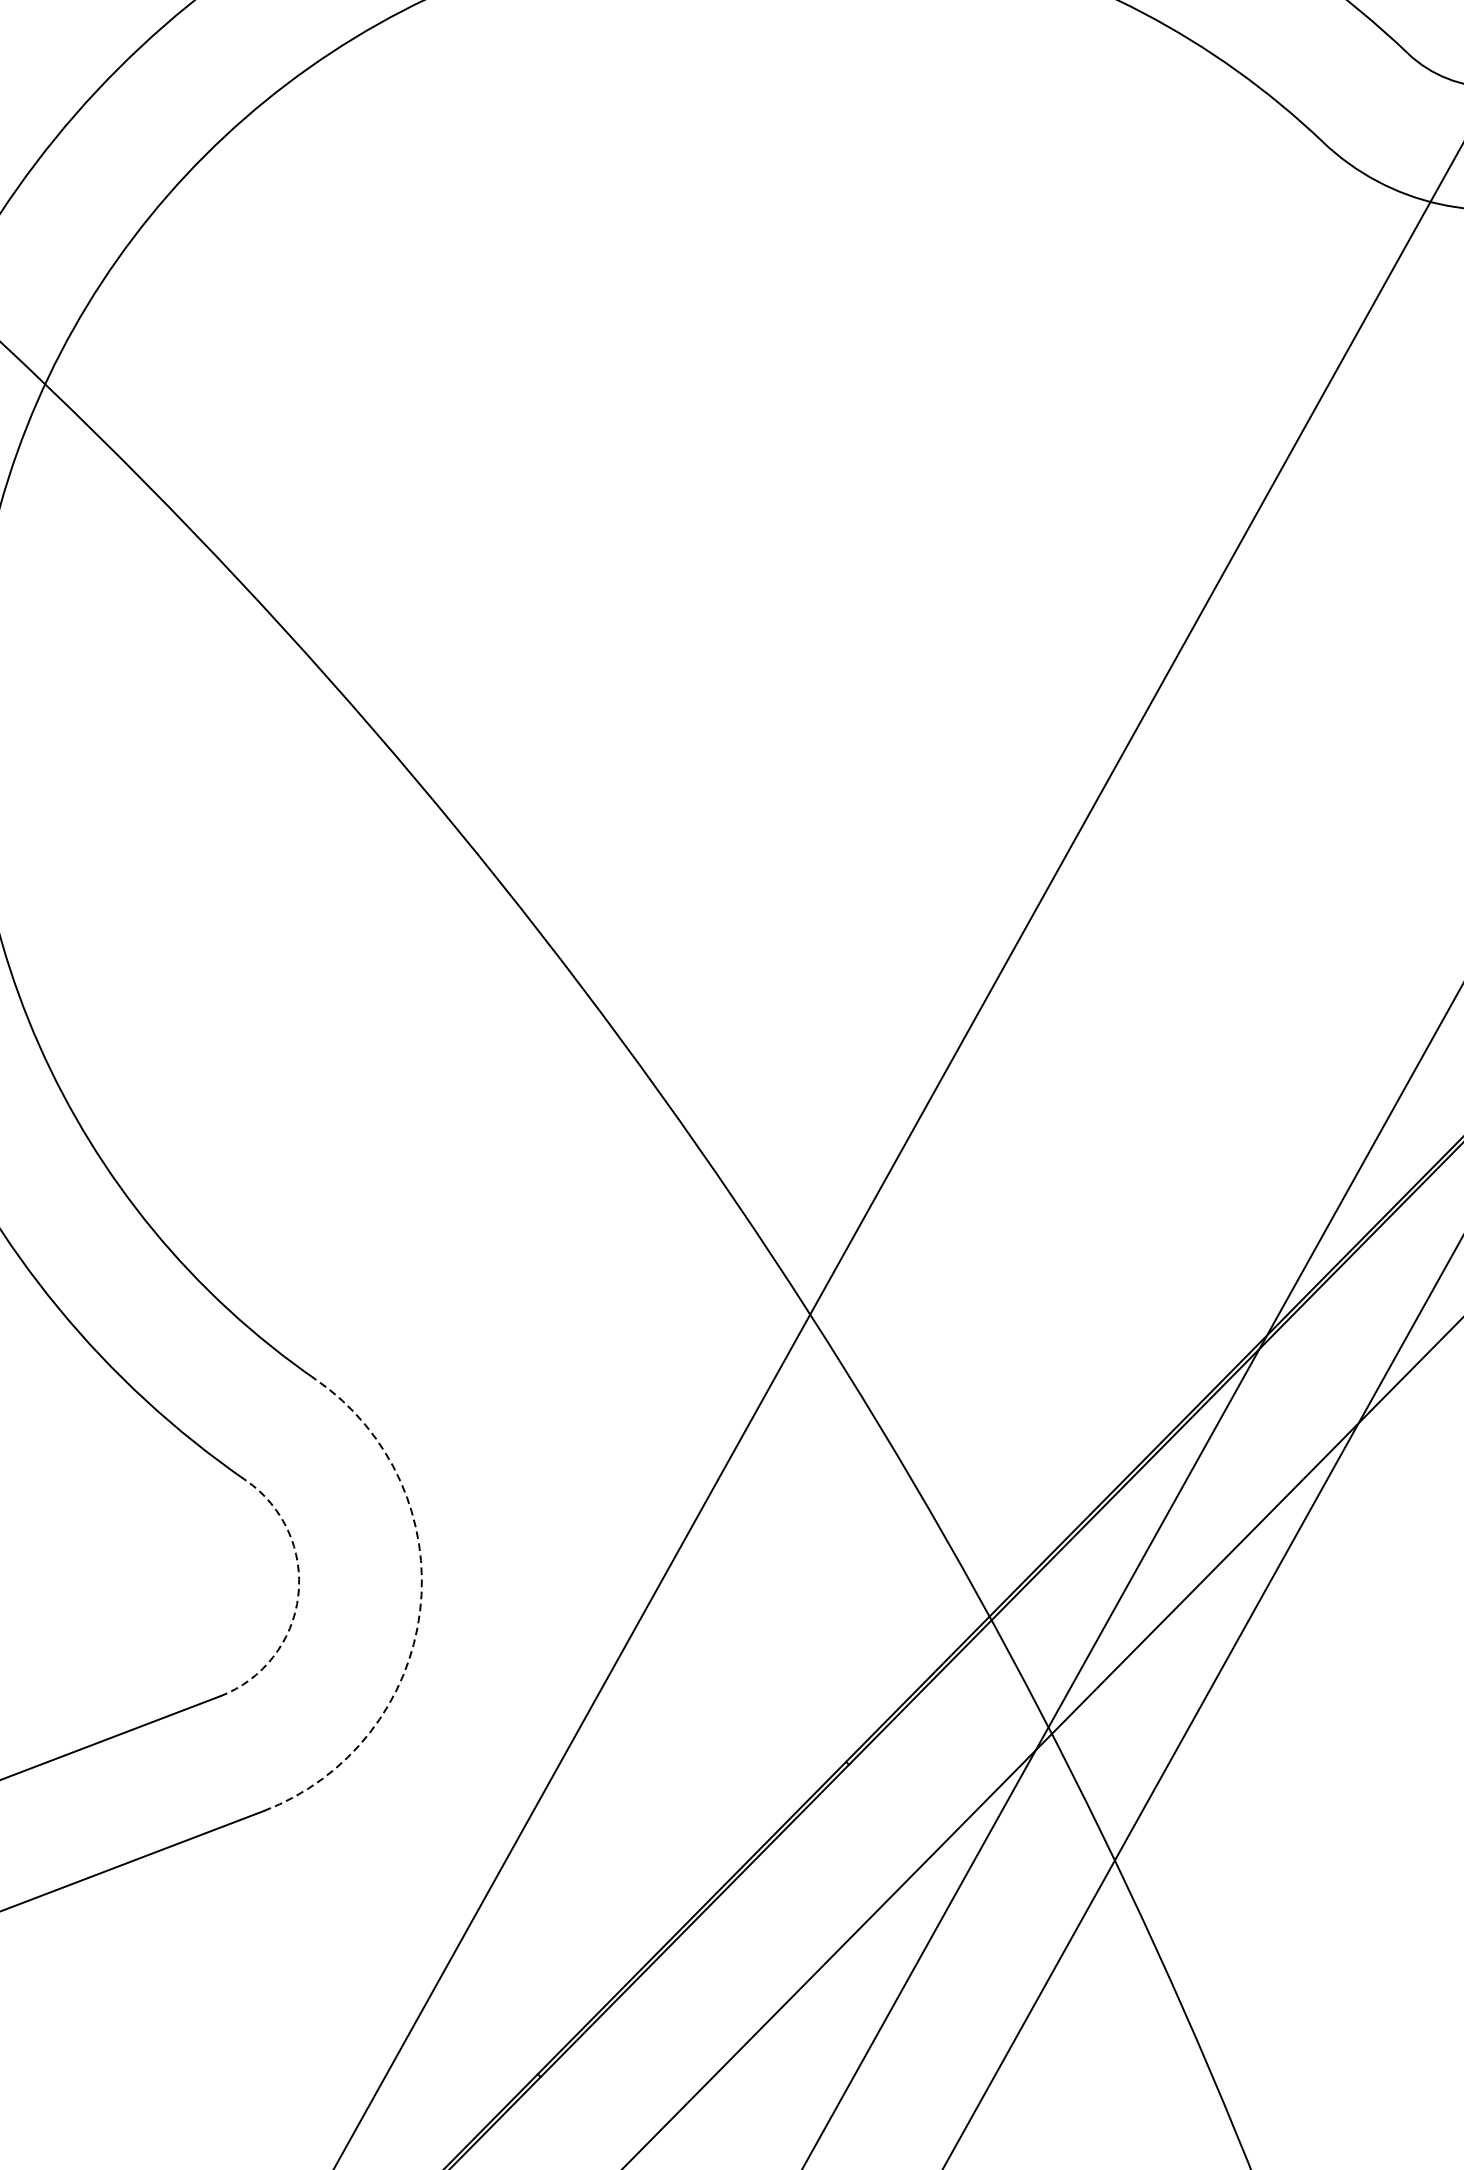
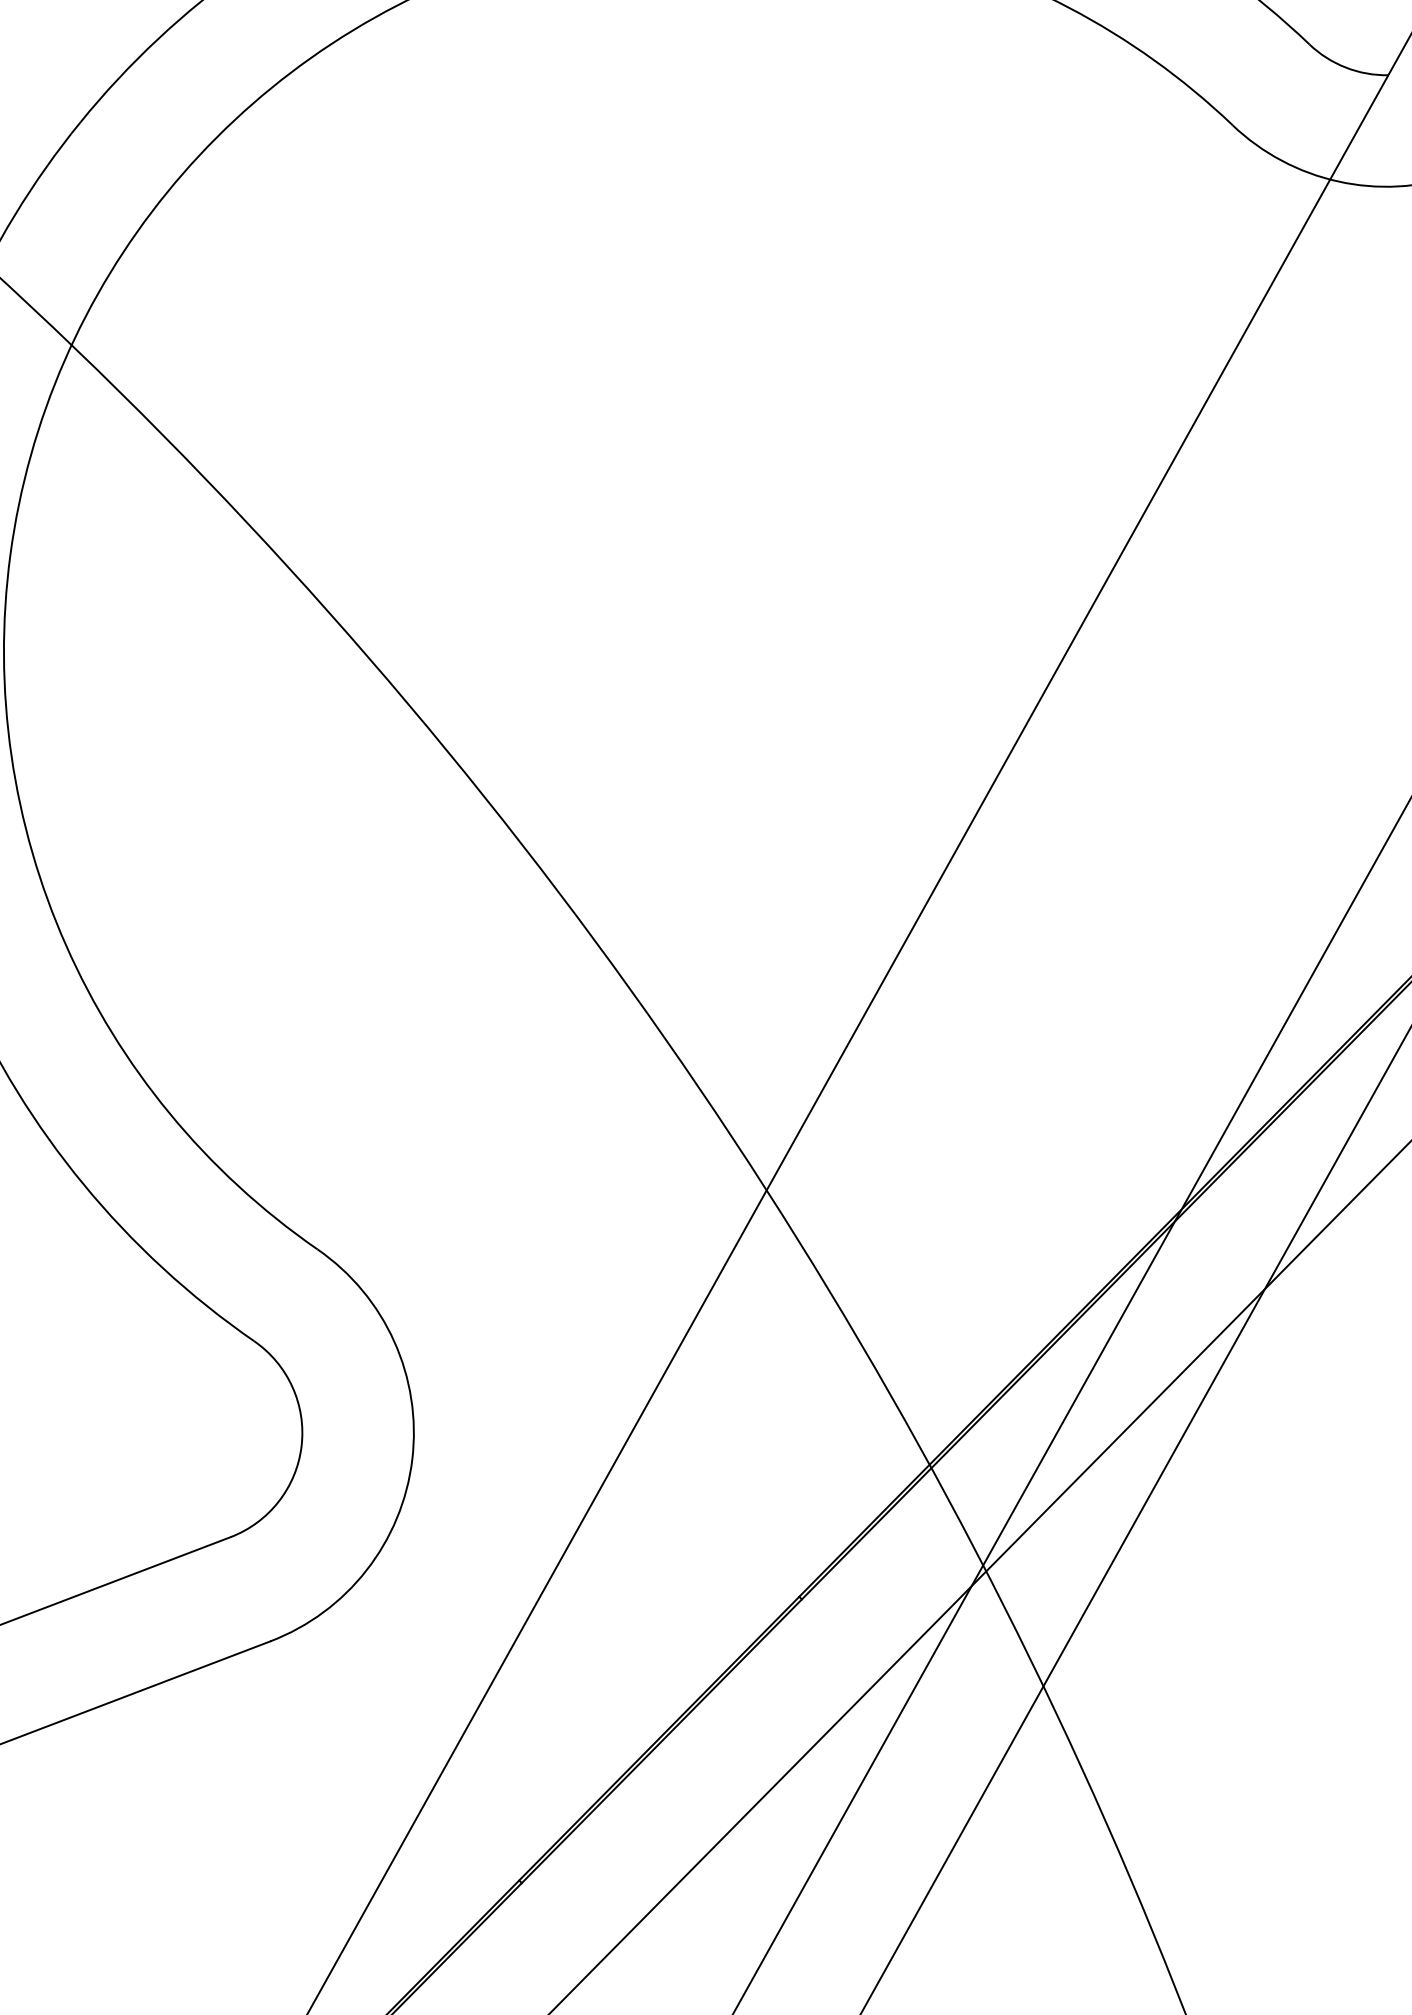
arc: (298, 1596) -> (301, 1446), dashed -> solid
arc: (420, 1610) -> (412, 1459), dashed -> solid

